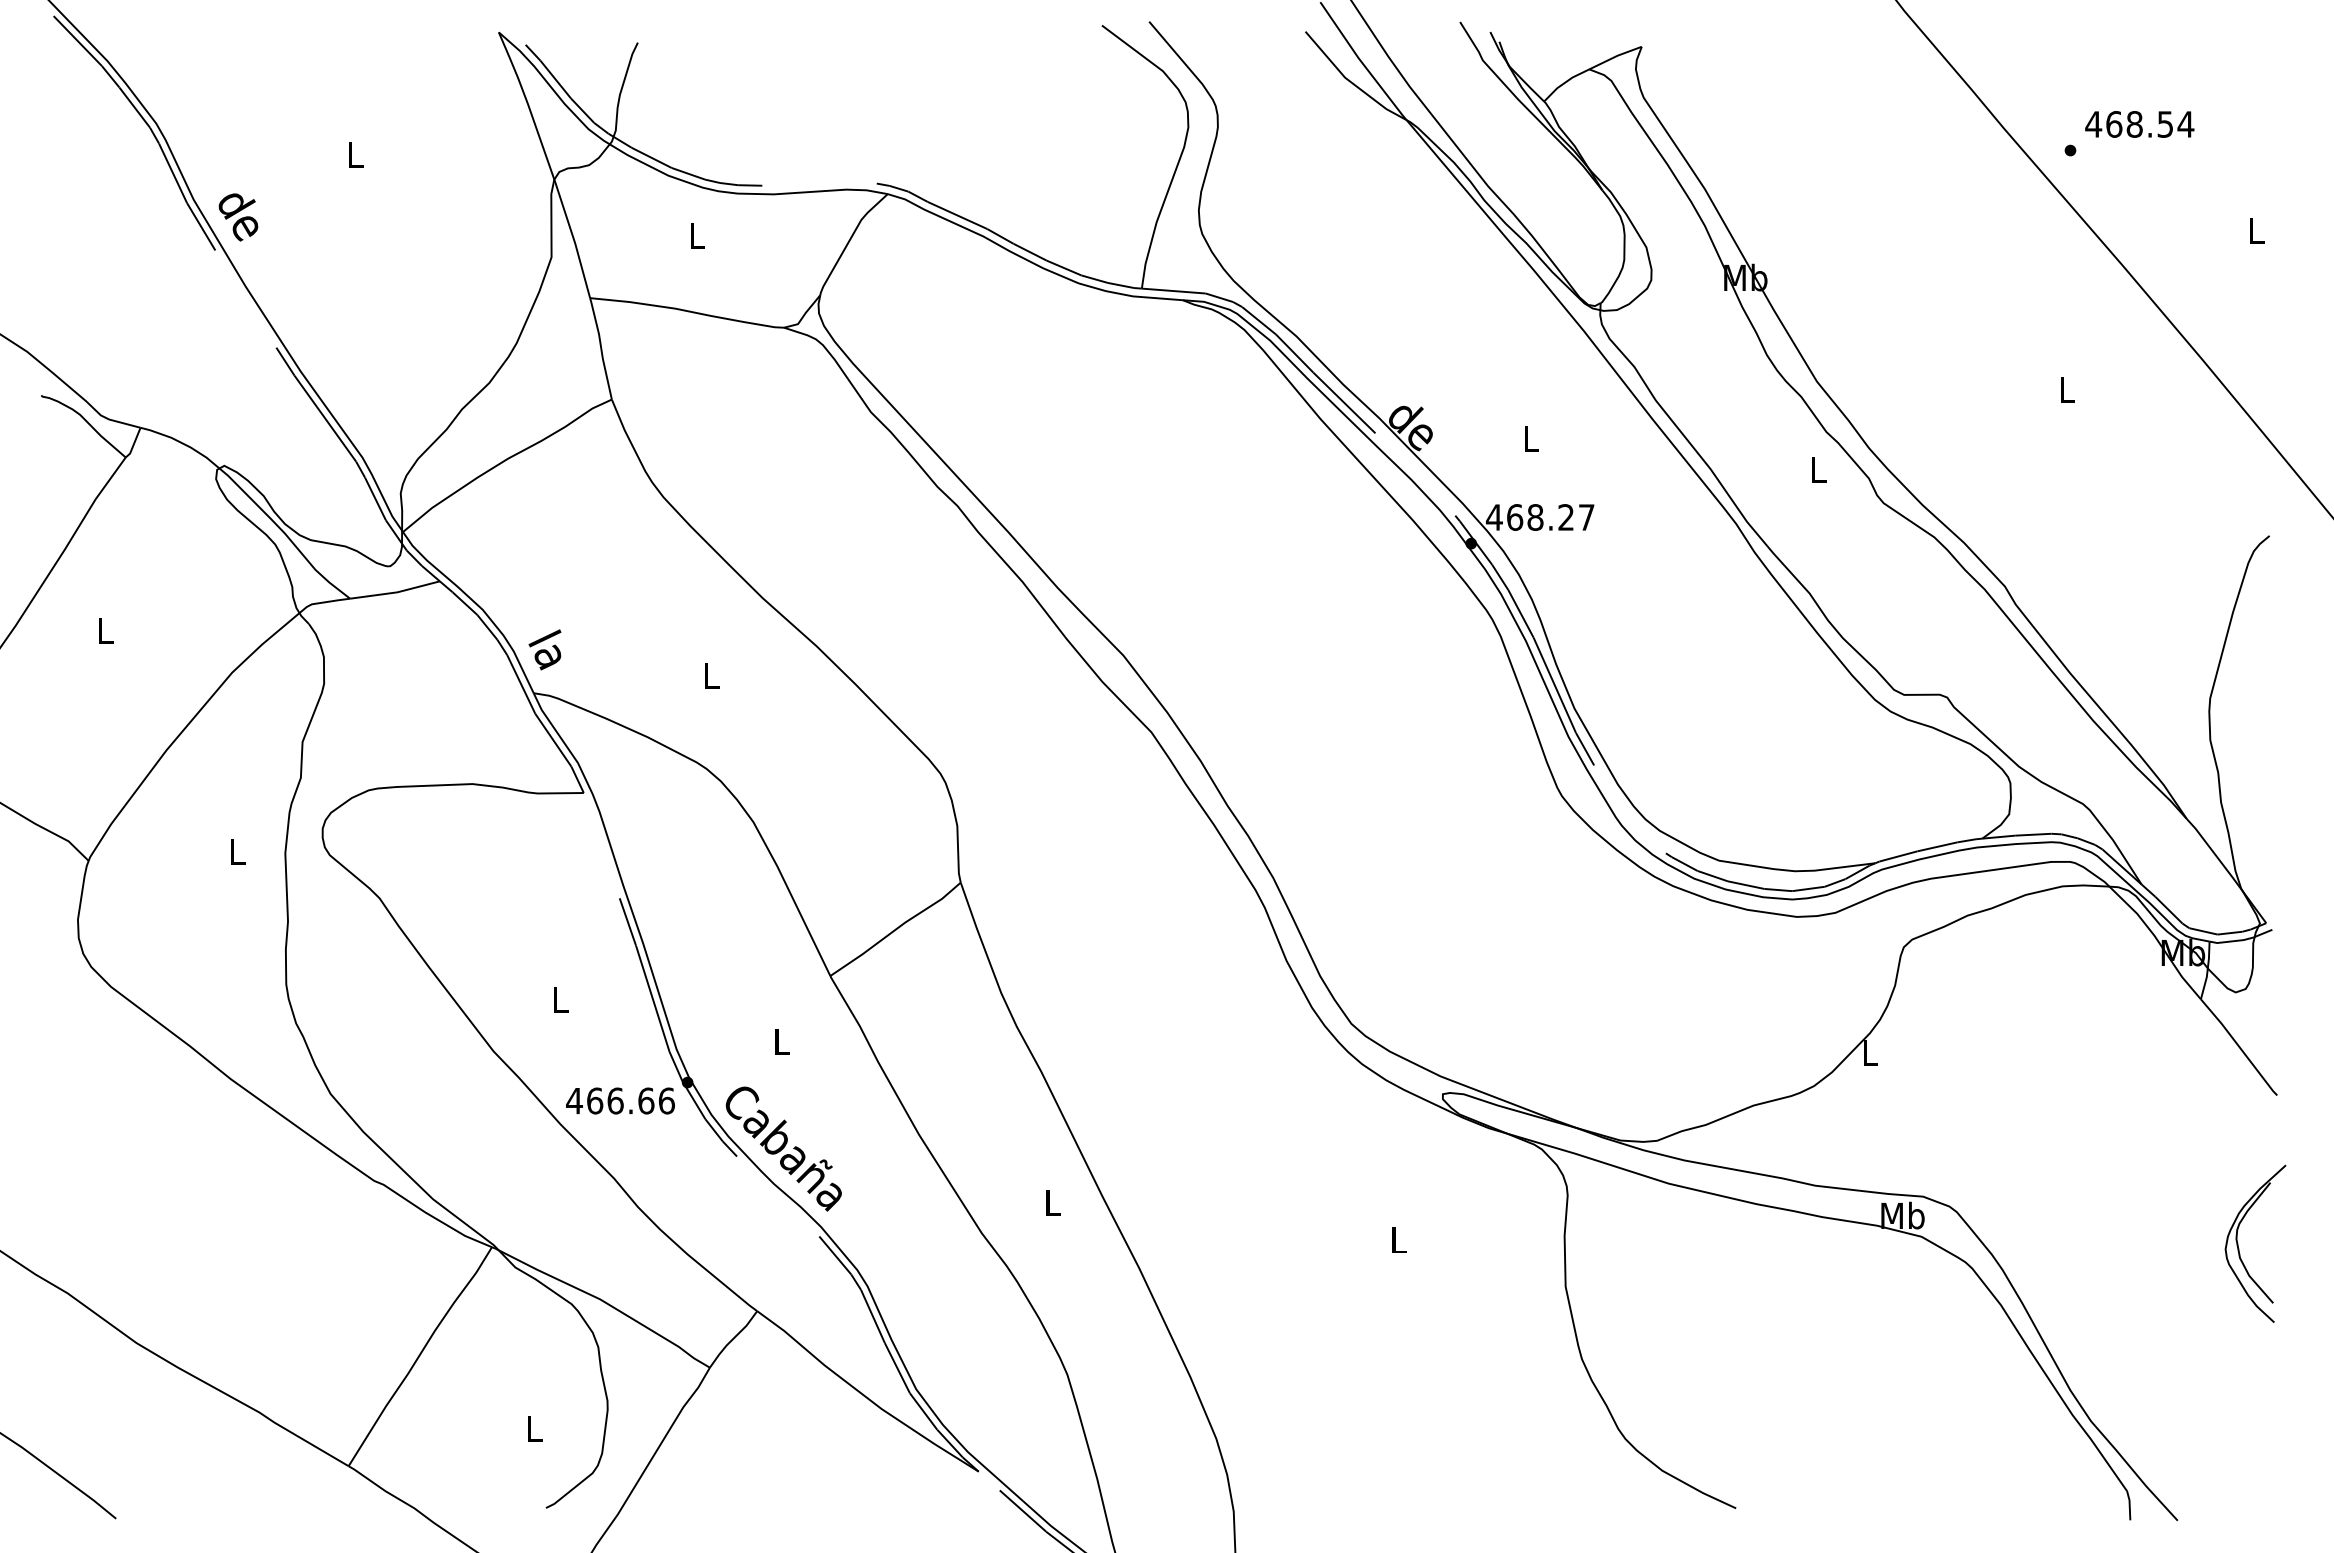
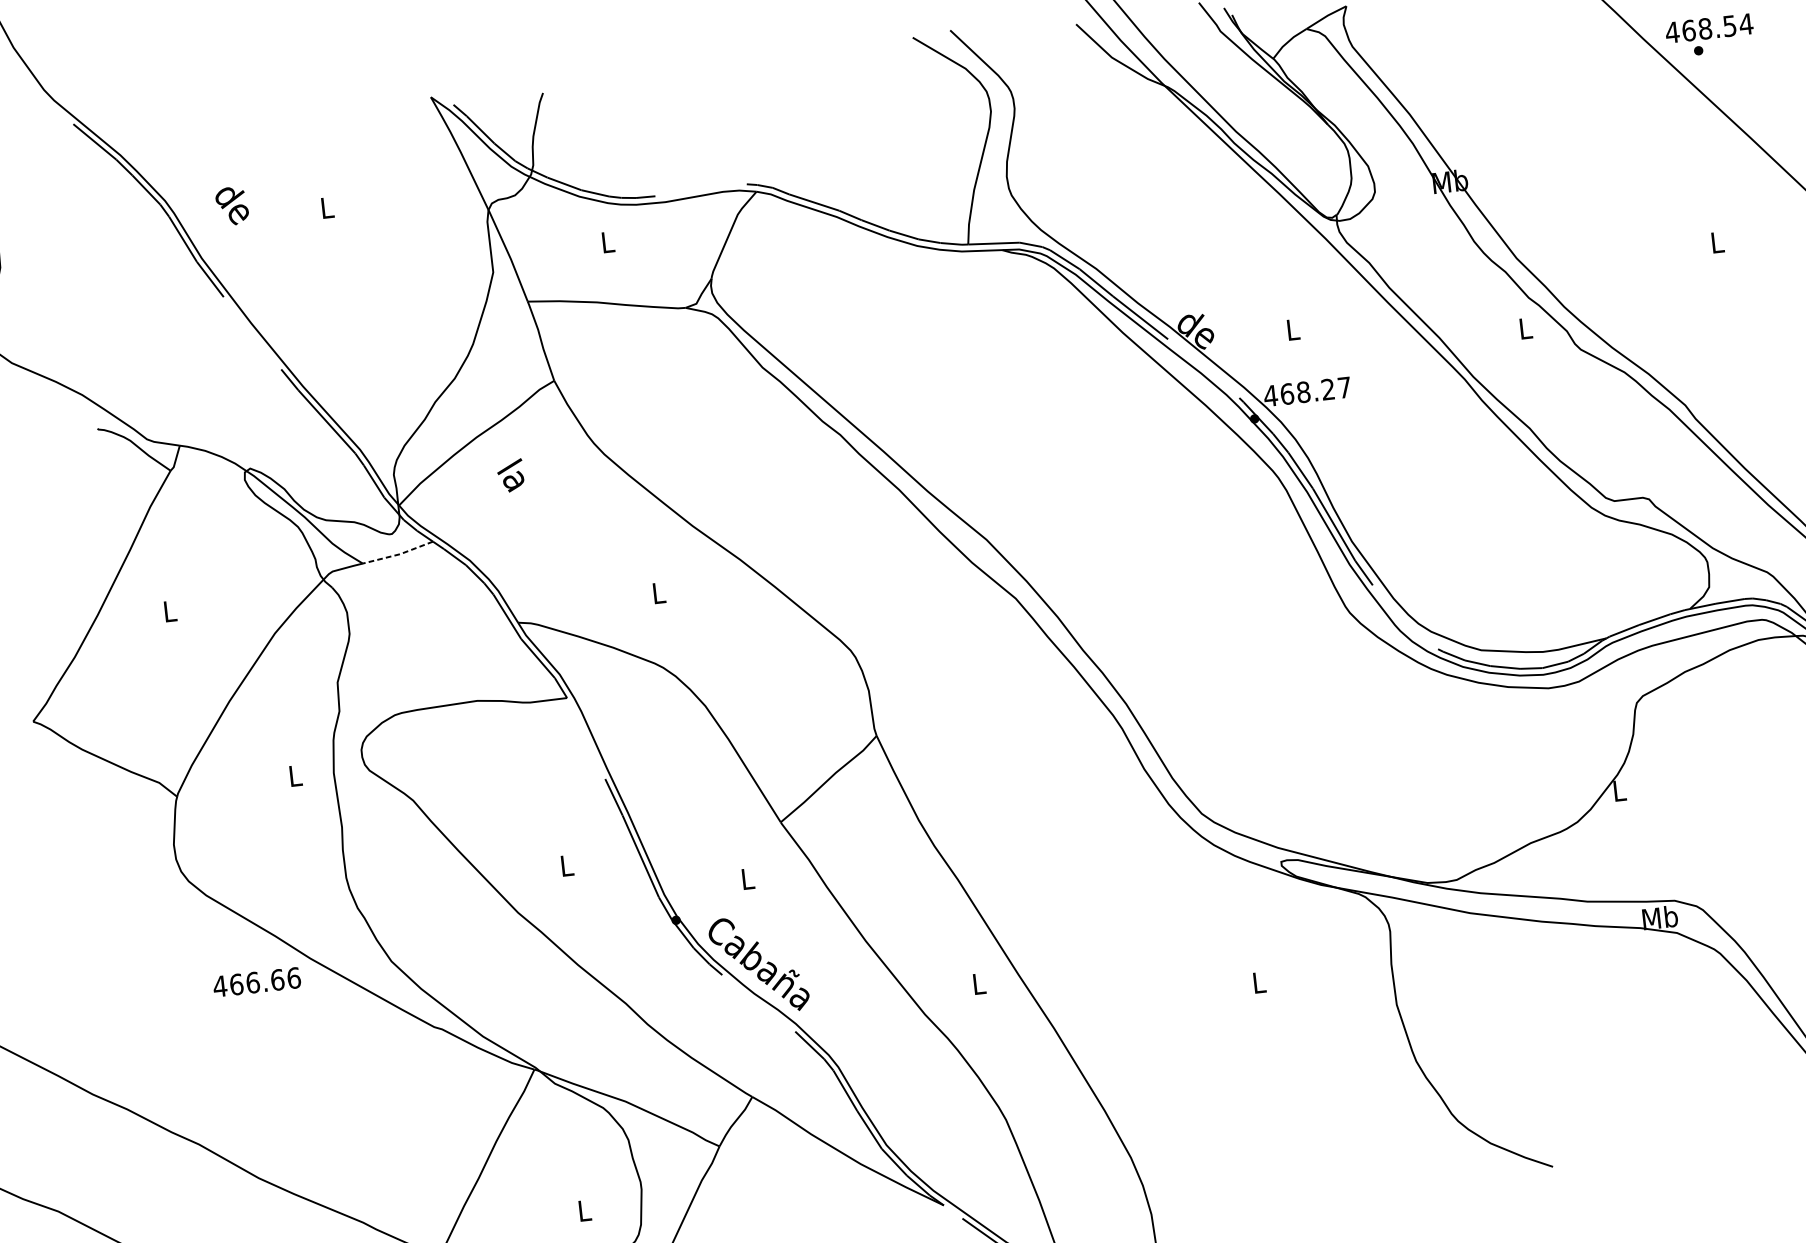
text: (2139, 124) -> (1709, 28), moved
text: (238, 217) -> (232, 206), moved
line: (395, 592) -> (398, 554), solid -> dashed
text: (544, 649) -> (510, 475), moved
text: (620, 1100) -> (256, 981), moved

